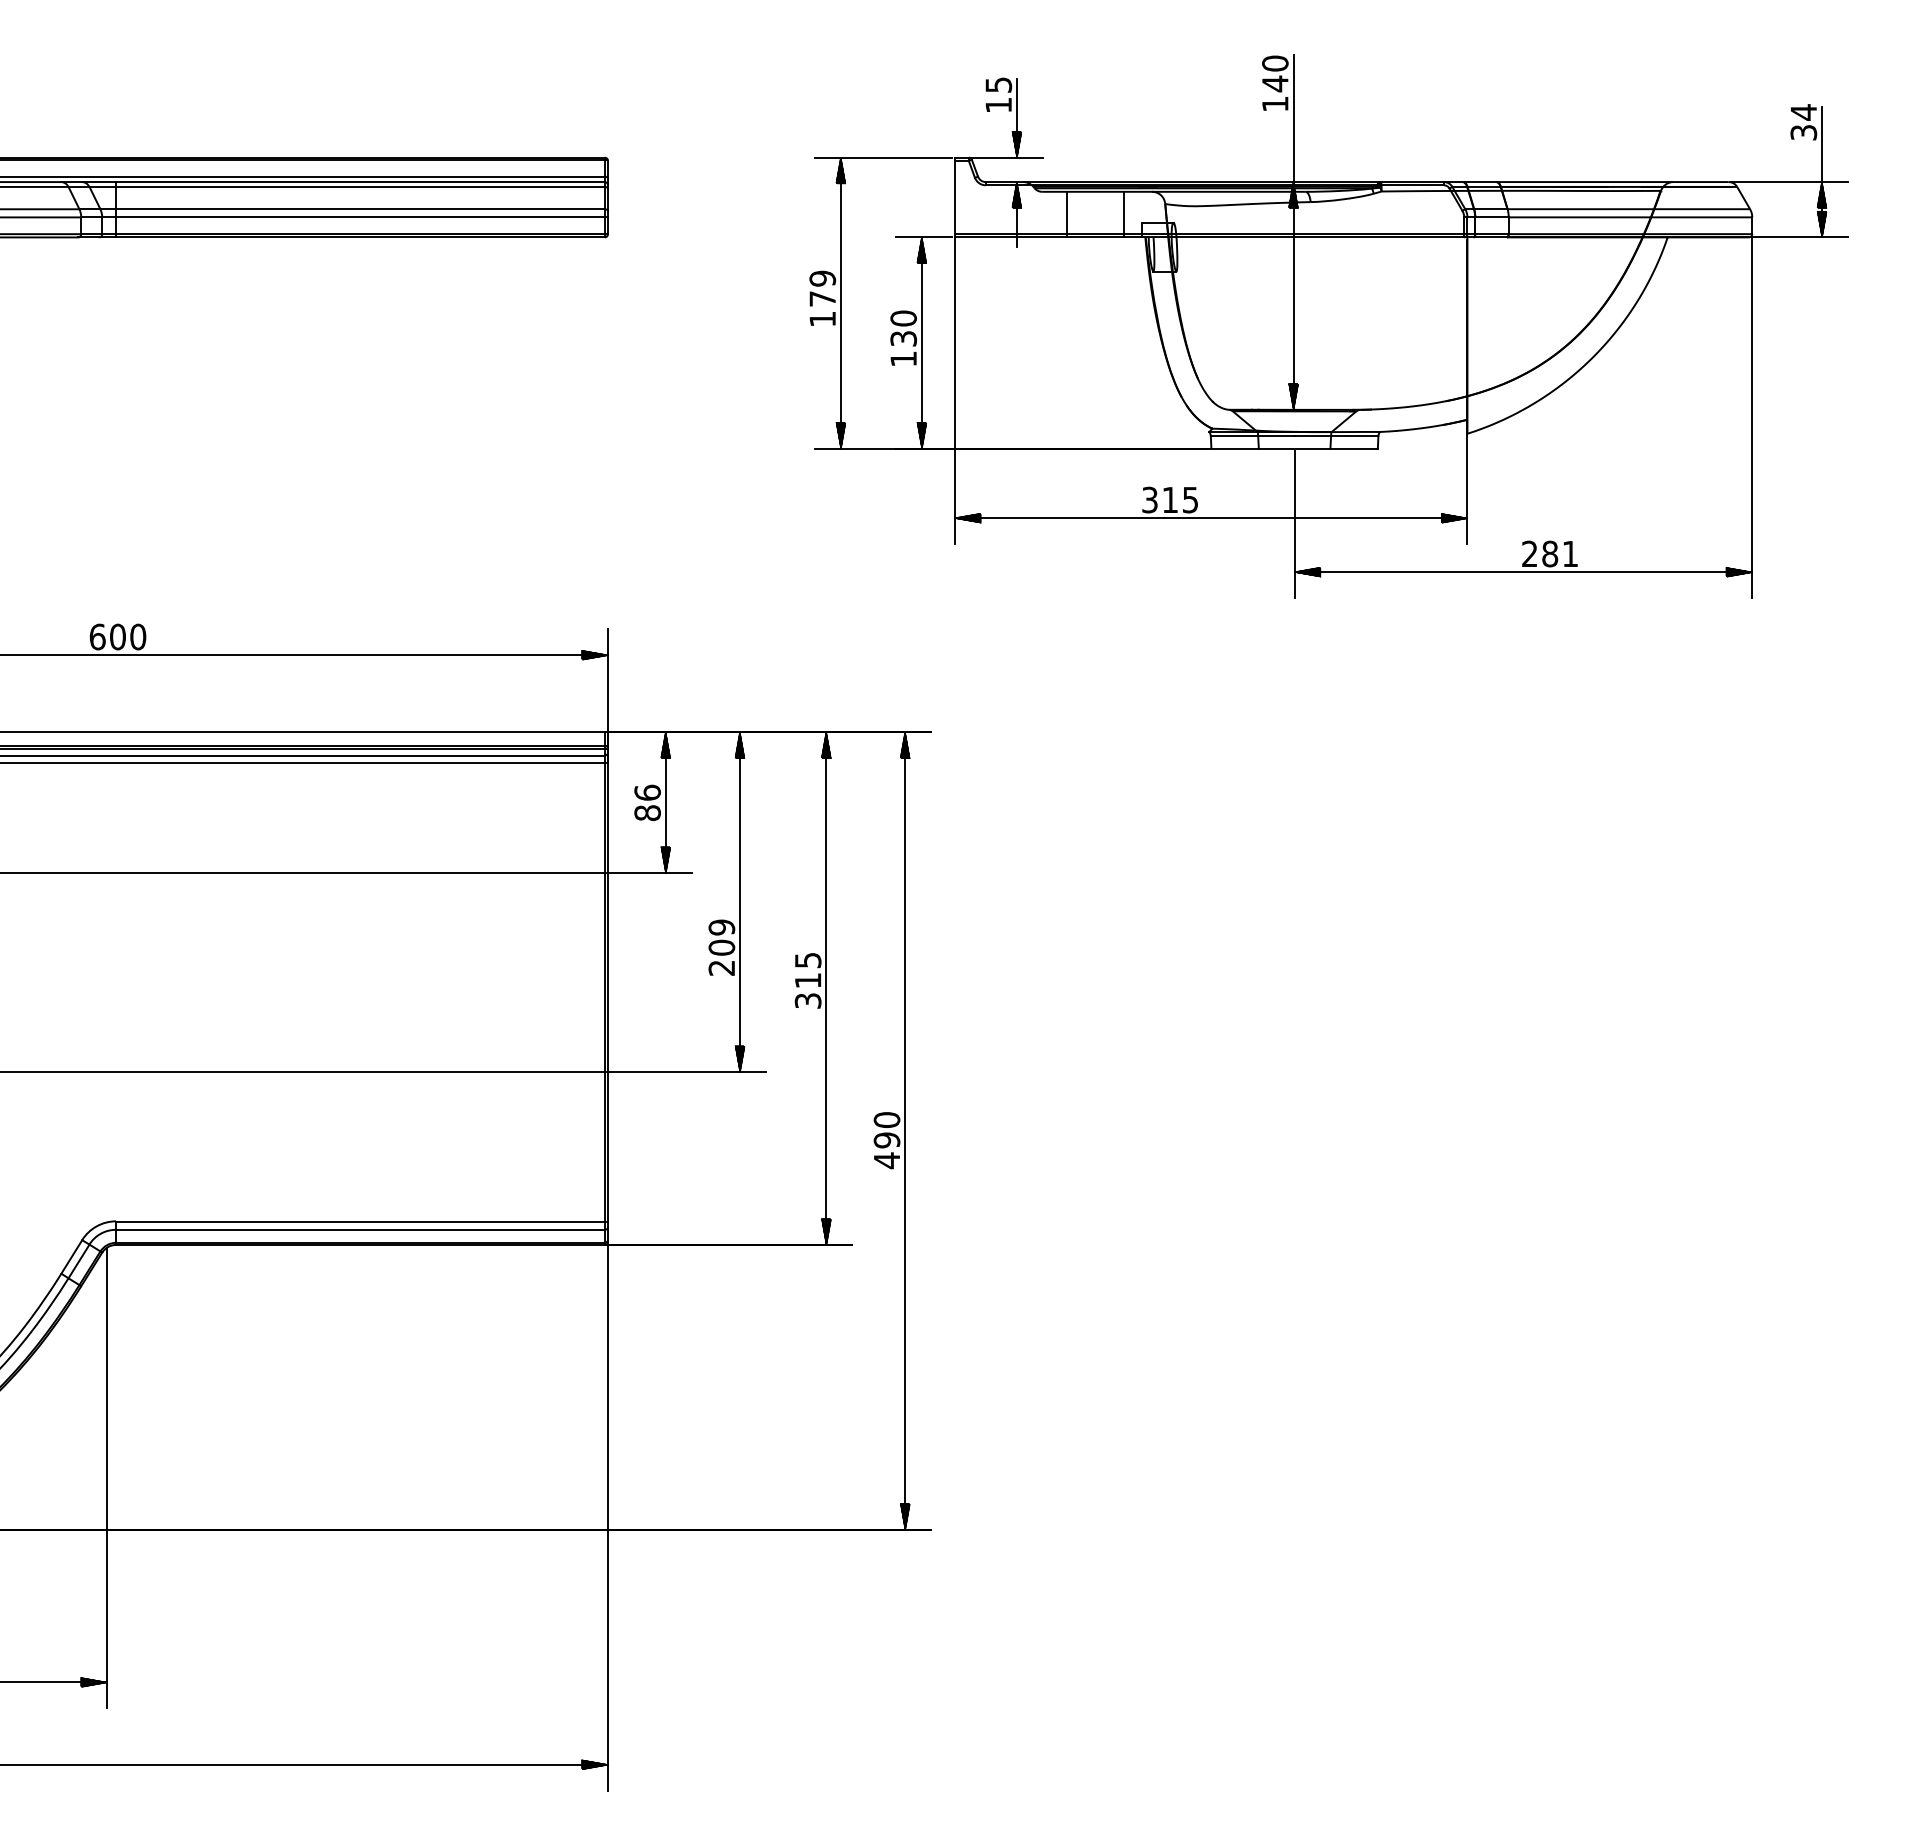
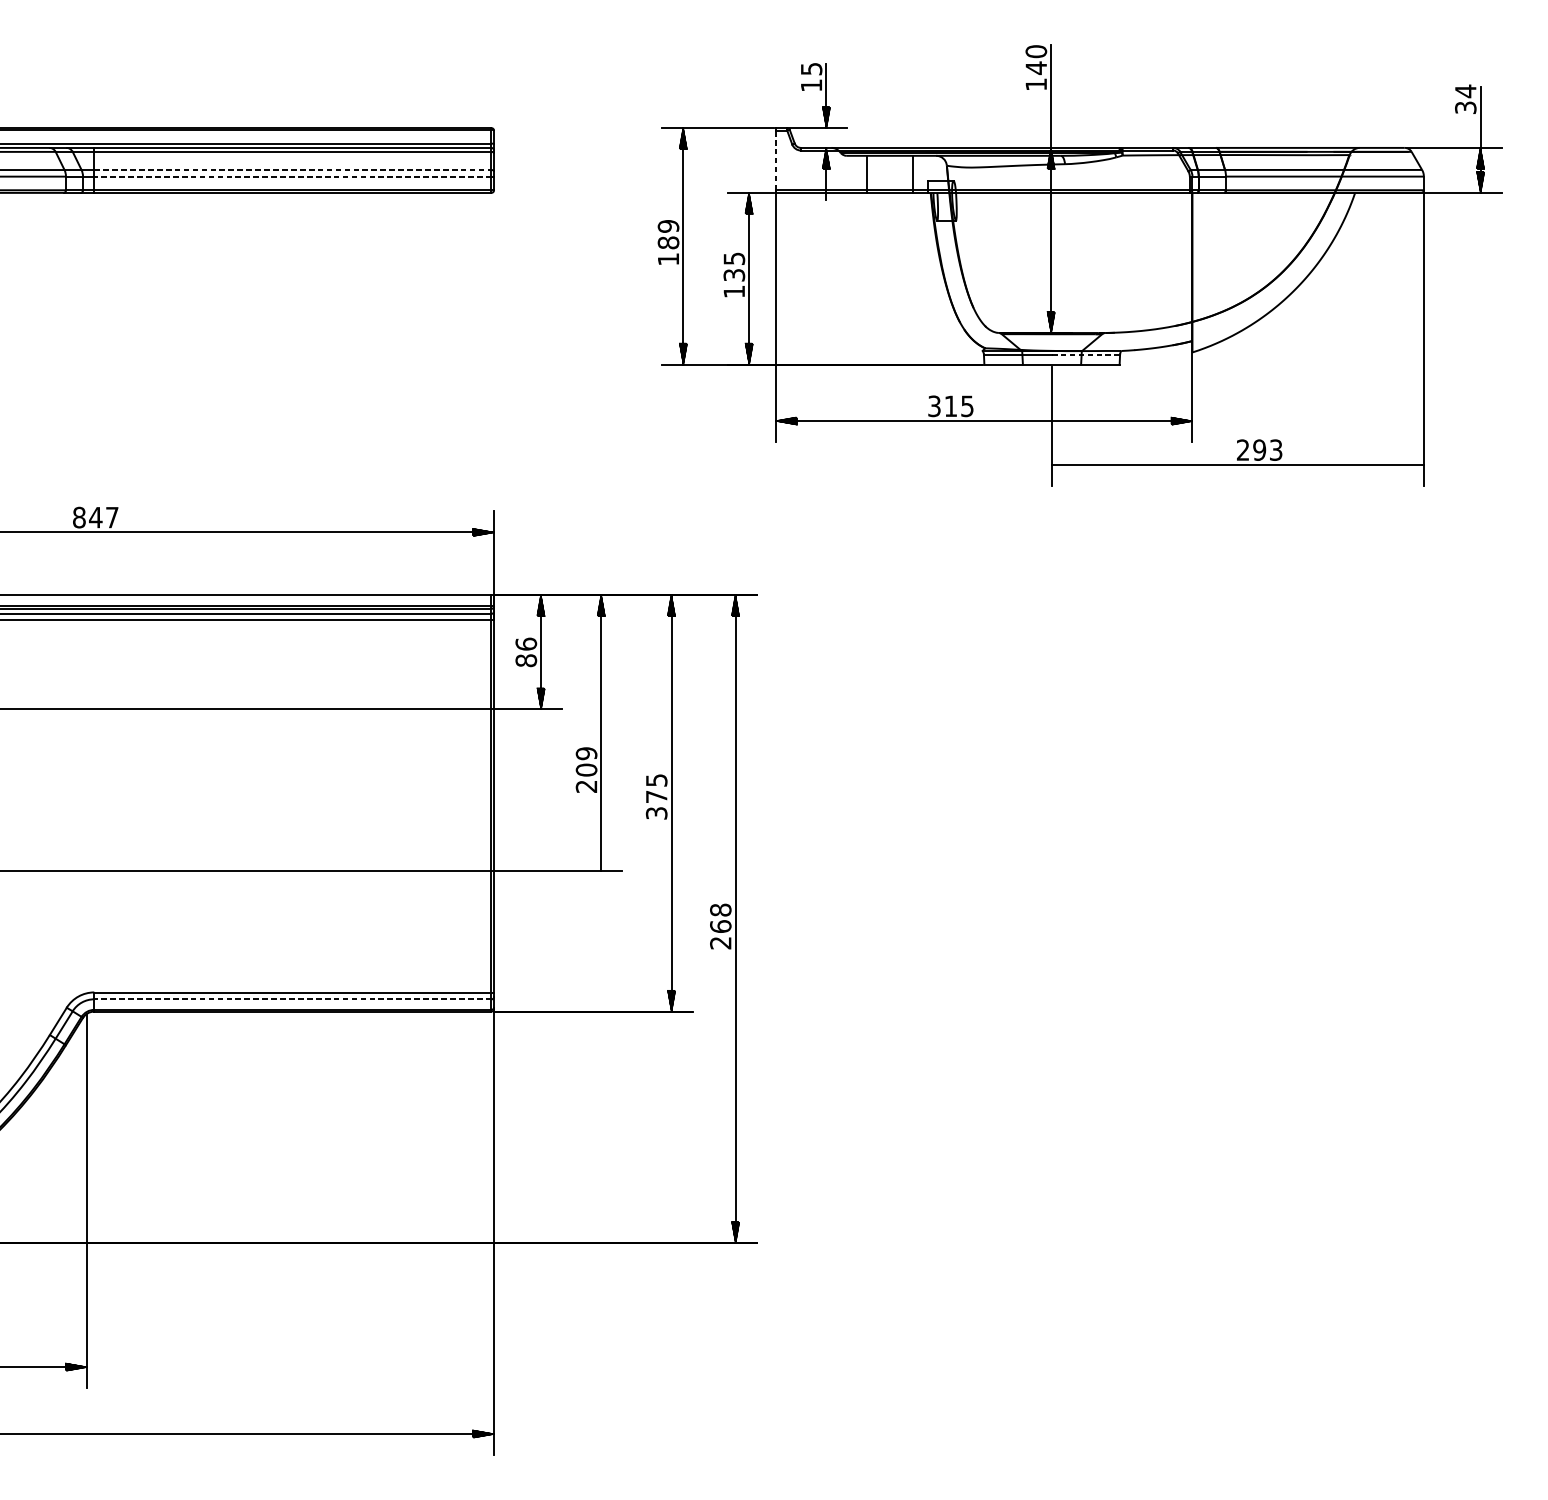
line: (954, 197) -> (775, 160), solid -> dashed
line: (360, 209) -> (292, 170), solid -> dashed
line: (359, 217) -> (292, 176), solid -> dashed
text: (822, 298) -> (668, 242), 179 -> 189
text: (903, 318) -> (734, 258), 130 -> 135
line: (1336, 436) -> (1086, 354), solid -> dashed
text: (1560, 553) -> (1268, 449), 281 -> 293
hatch: (1307, 571) -> (1062, 464), removed
hatch: (1739, 571) -> (1413, 464), removed
text: (117, 636) -> (95, 517), 600 -> 847
text: (808, 980) -> (656, 796), 315 -> 375
hatch: (739, 1059) -> (600, 860), removed
text: (886, 1140) -> (720, 926), 490 -> 268
line: (359, 1229) -> (292, 999), solid -> dashed

